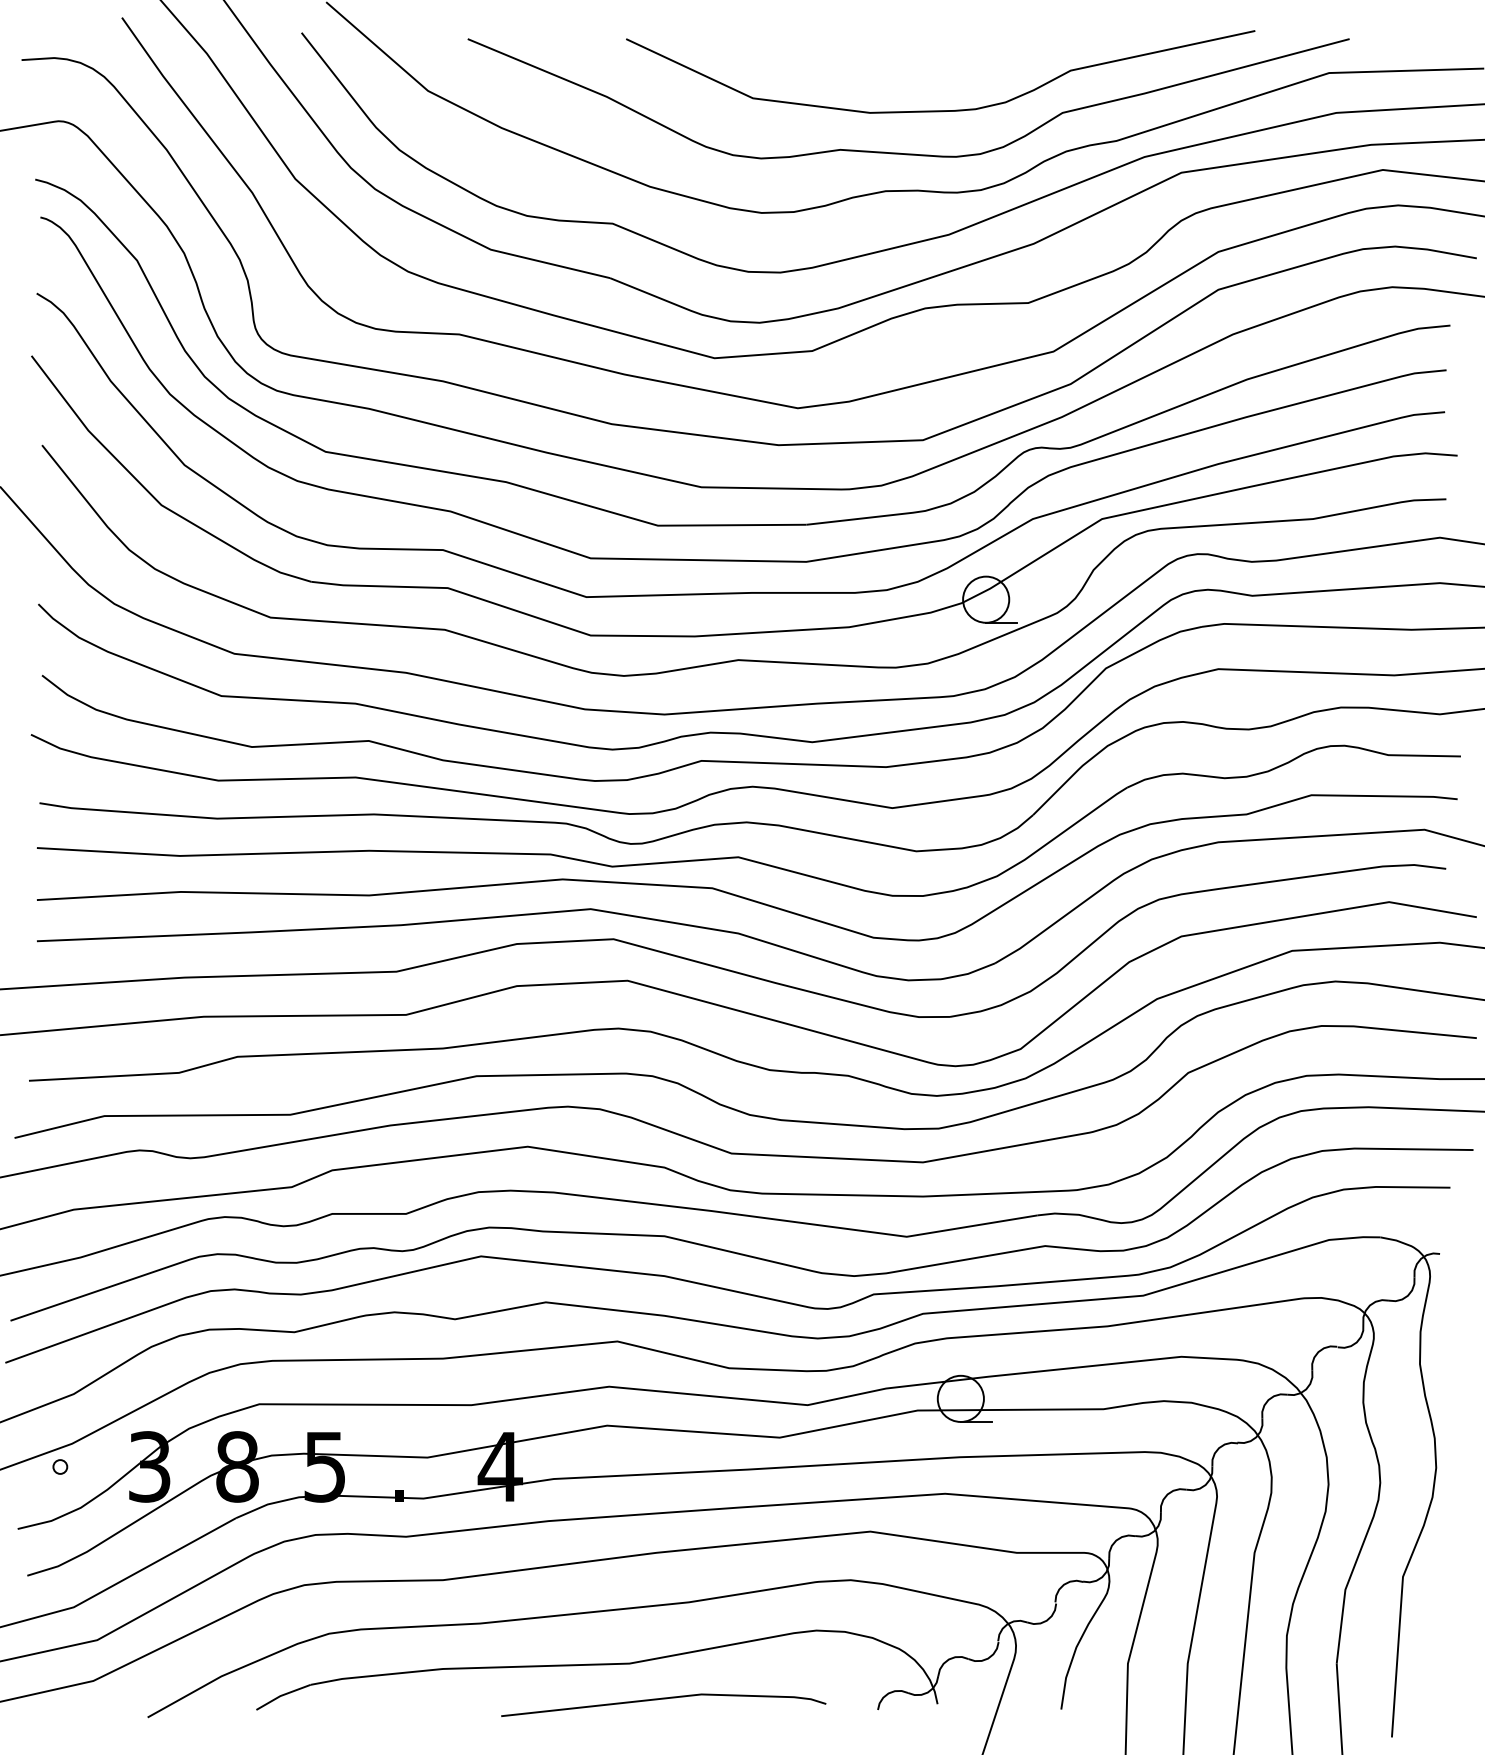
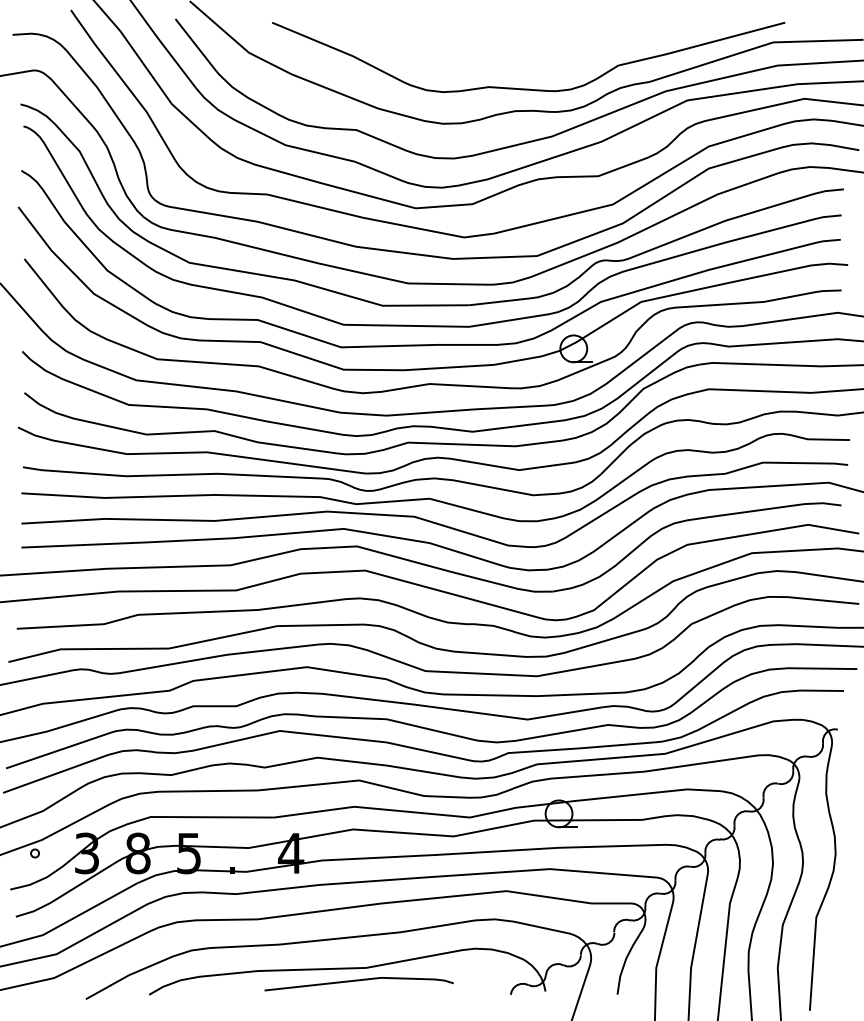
curve: (940, 109) -> (547, 63), removed
line: (662, 1700) -> (358, 981), moved

